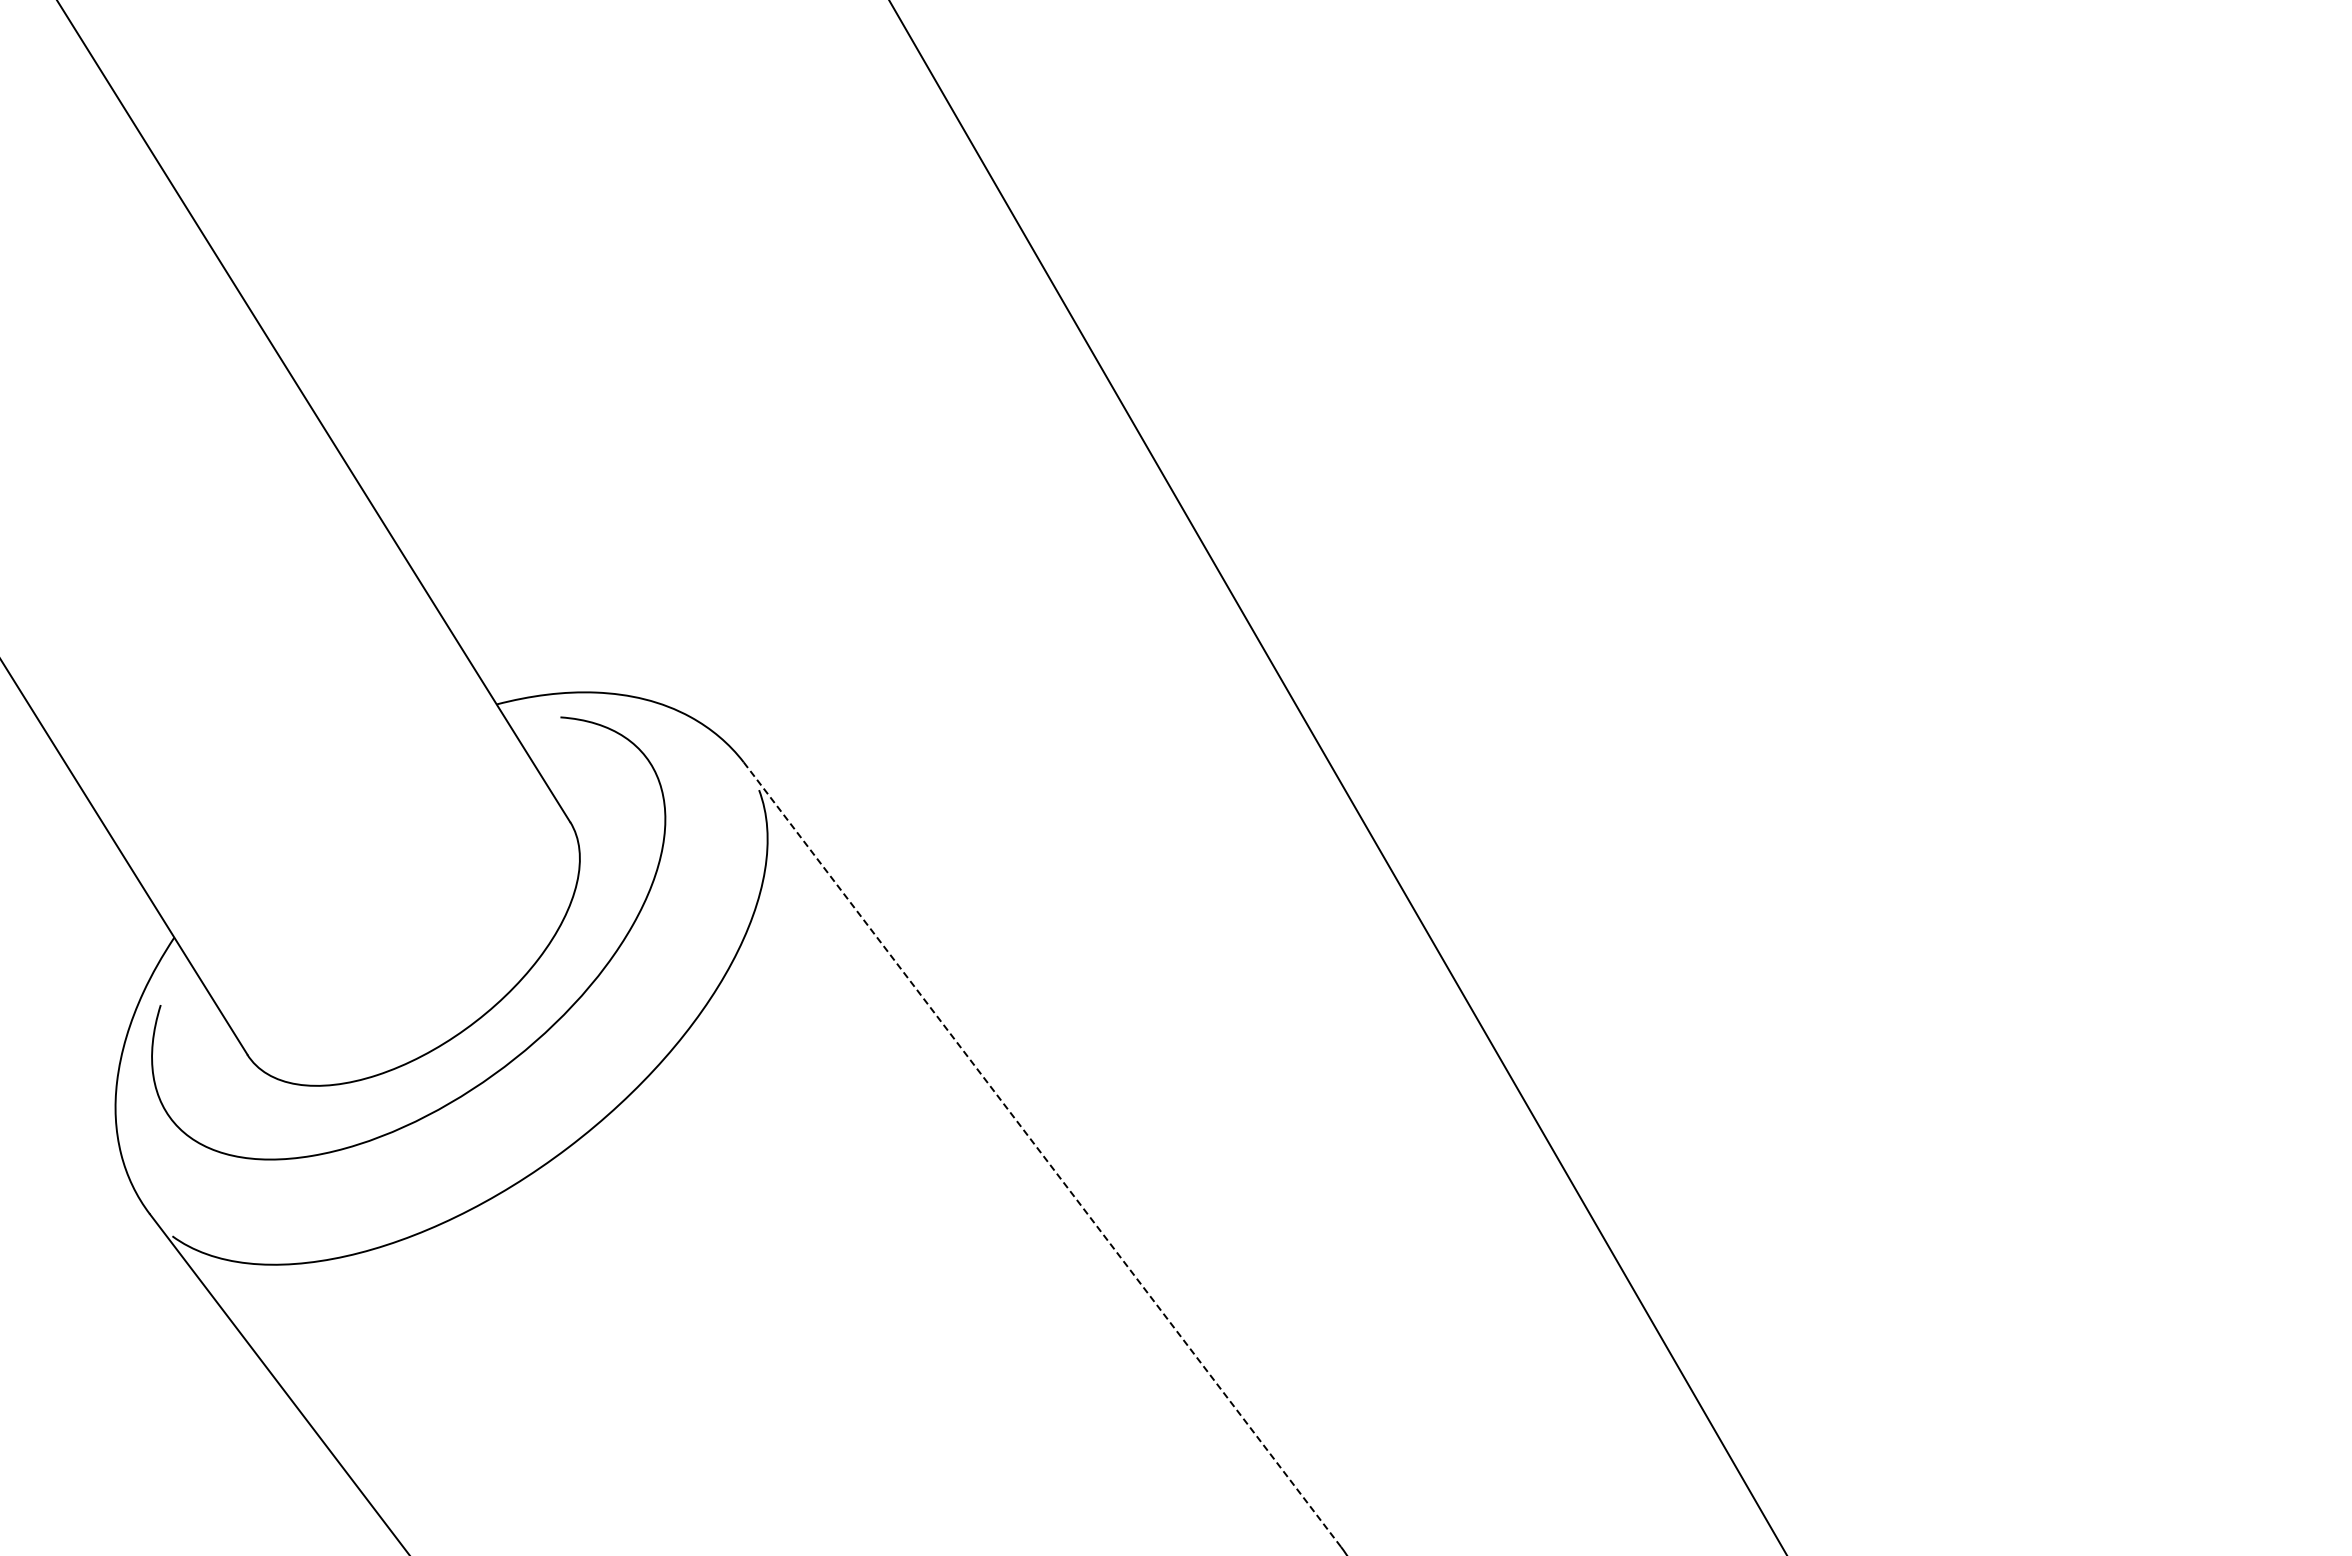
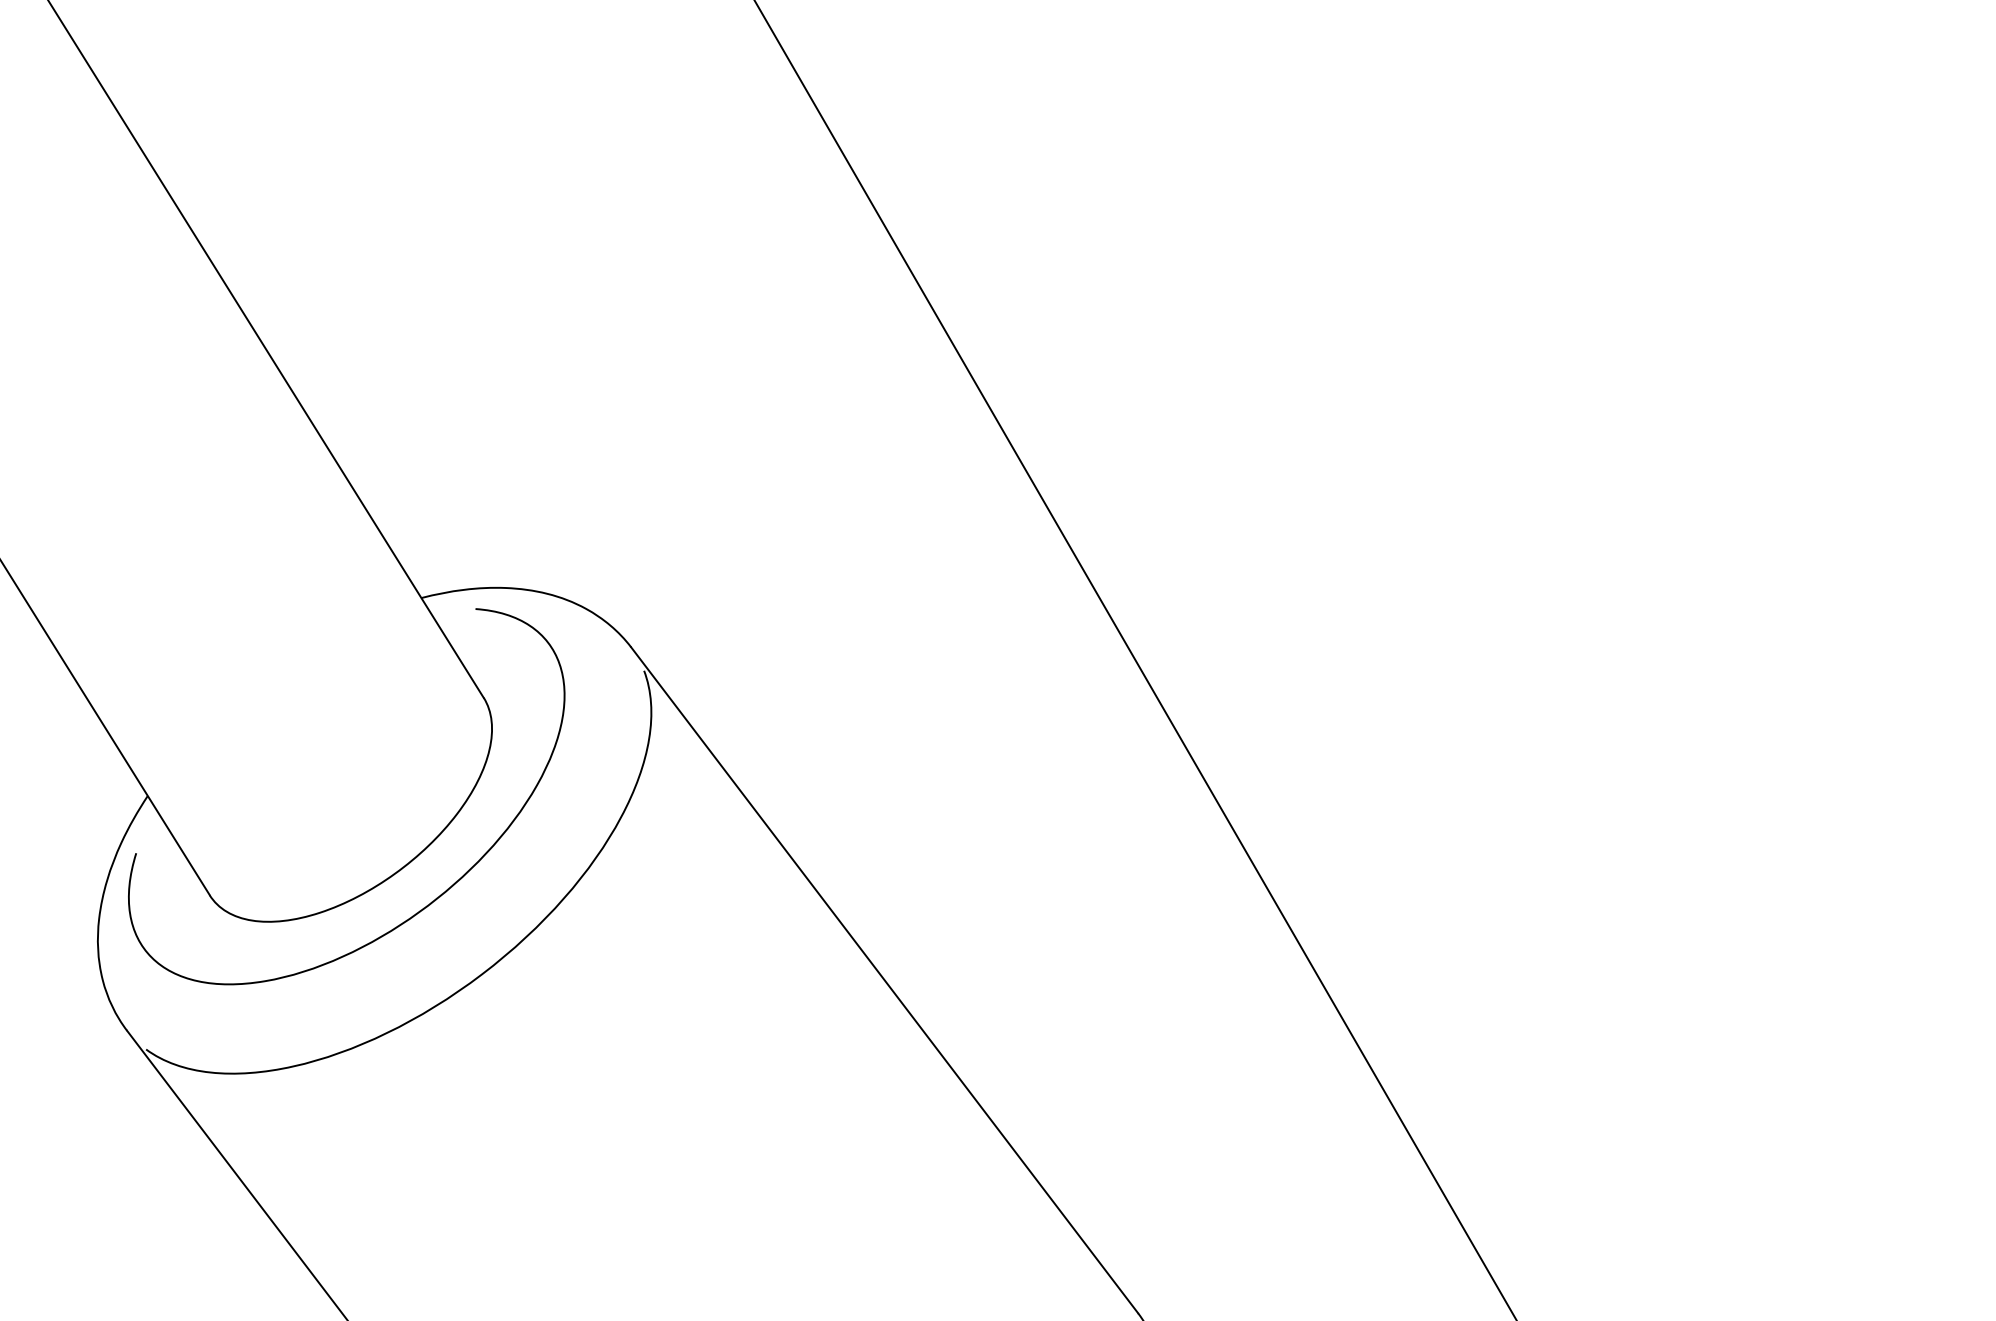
line: (1042, 1154) -> (884, 980), dashed -> solid

